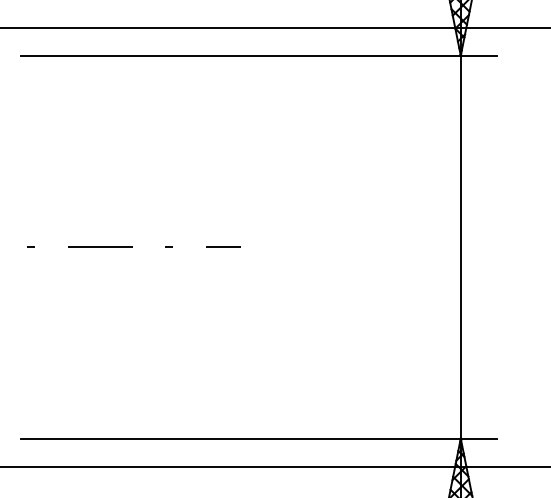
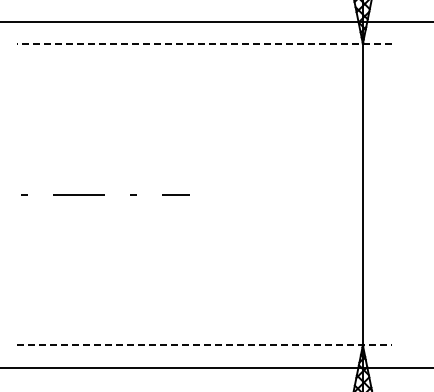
line: (258, 55) -> (203, 43), solid -> dashed
line: (259, 438) -> (204, 345), solid -> dashed

